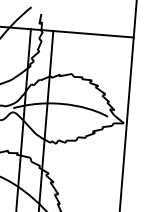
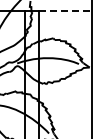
line: (93, 34) -> (65, 11), solid -> dashed

